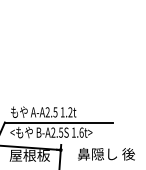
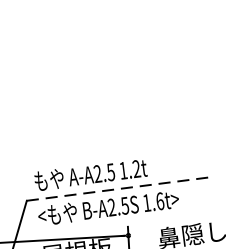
line: (59, 122) -> (120, 188), solid -> dashed

